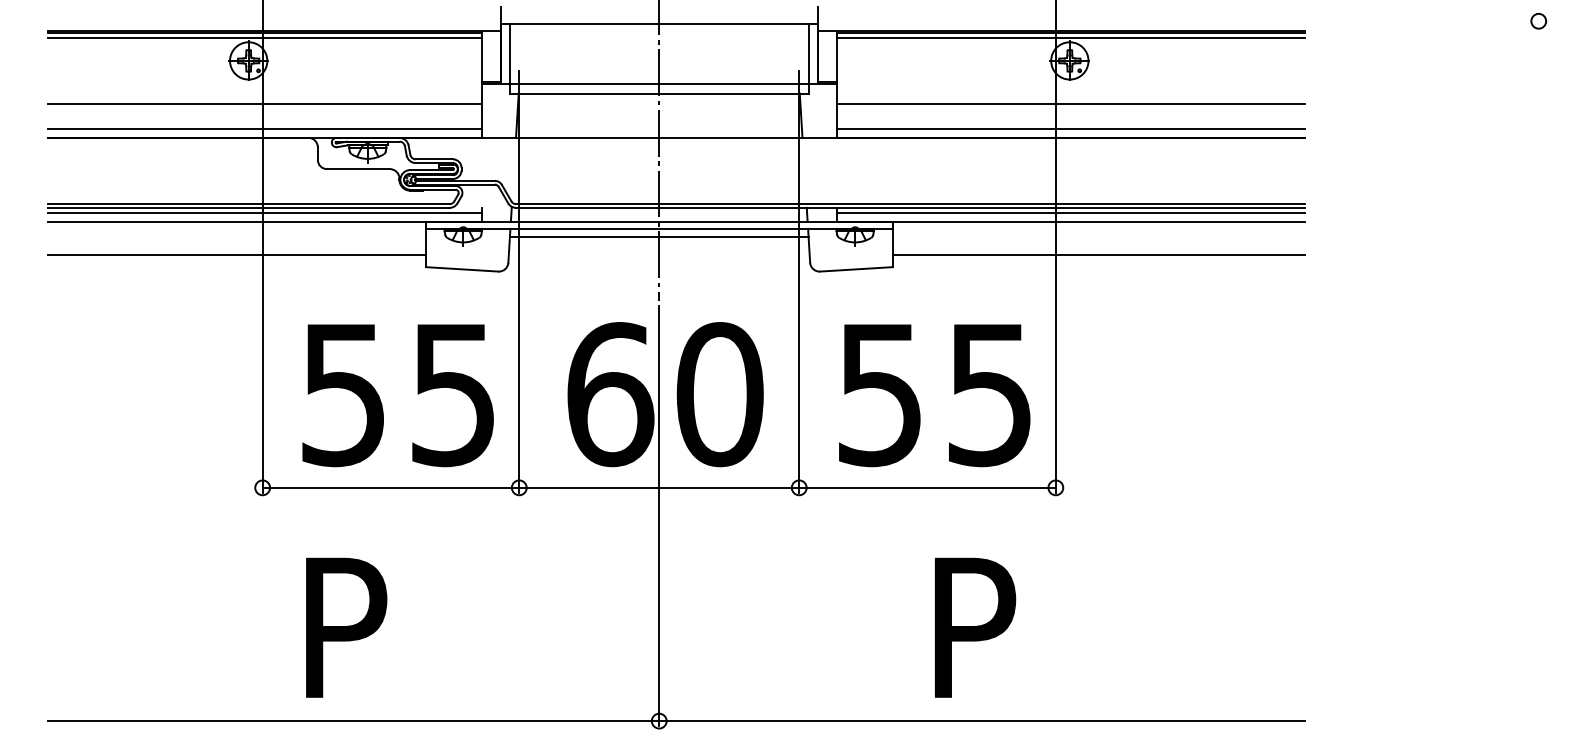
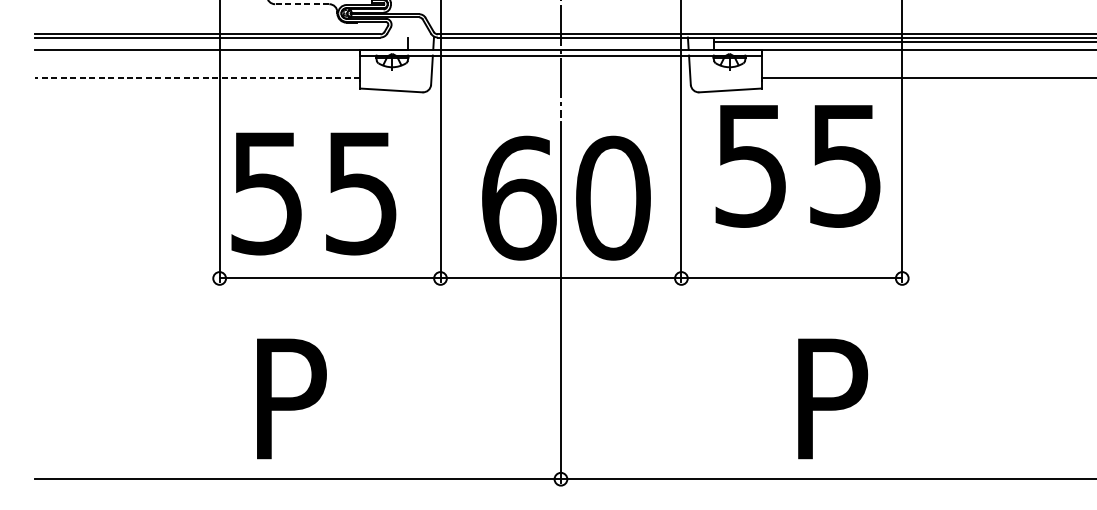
line: (358, 169) -> (302, 4), solid -> dashed
line: (264, 212) -> (221, 41), removed
line: (658, 236) -> (560, 62), removed
line: (236, 254) -> (197, 77), solid -> dashed
text: (397, 395) -> (313, 193), moved
text: (934, 395) -> (797, 166), moved

